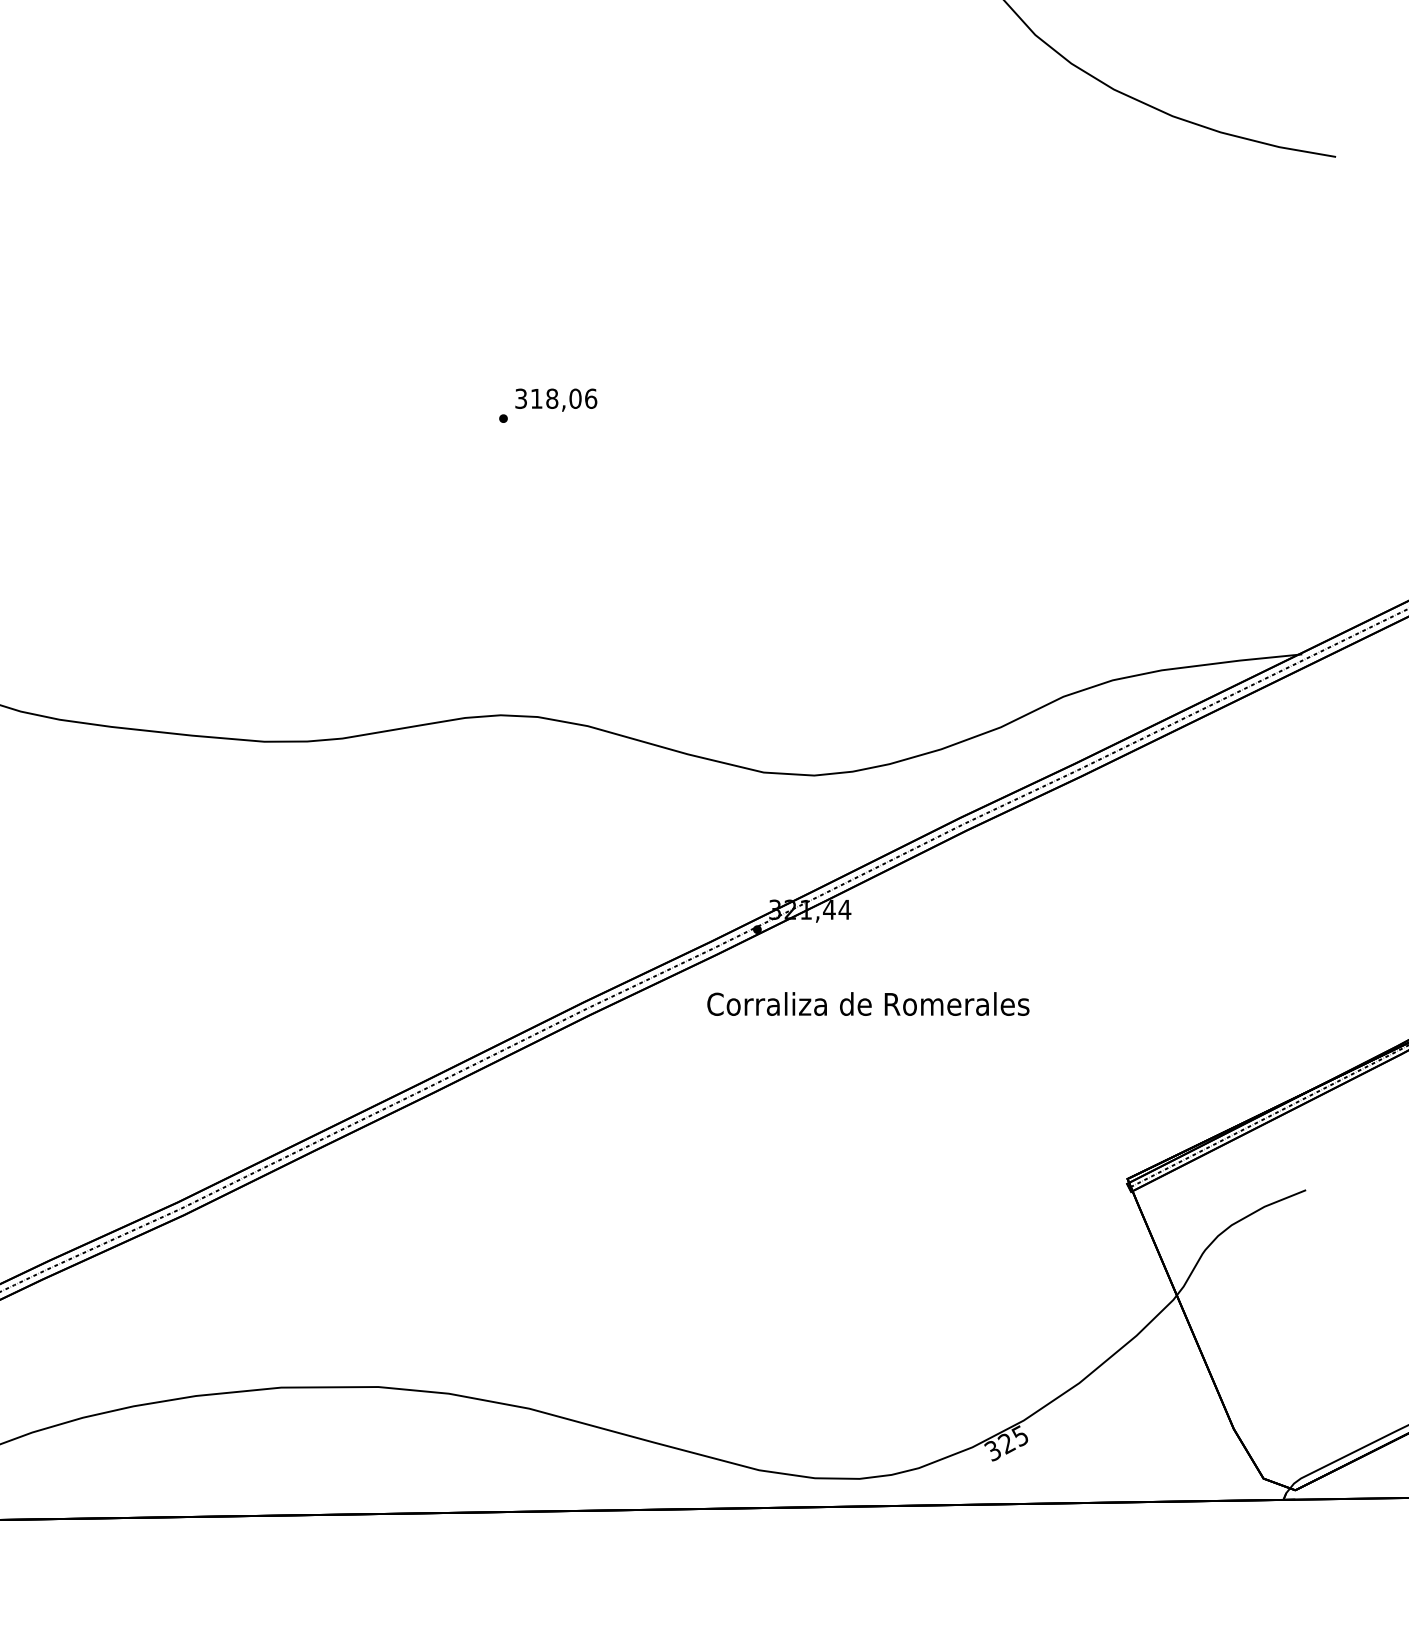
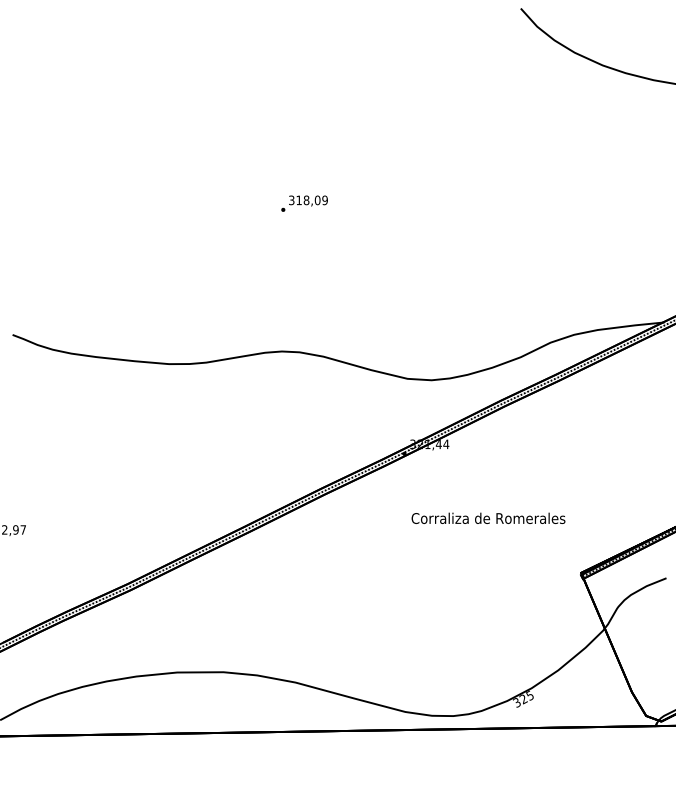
text: (589, 399) -> (324, 200), 318,06 -> 318,09
text: (868, 1002) -> (488, 517), moved

